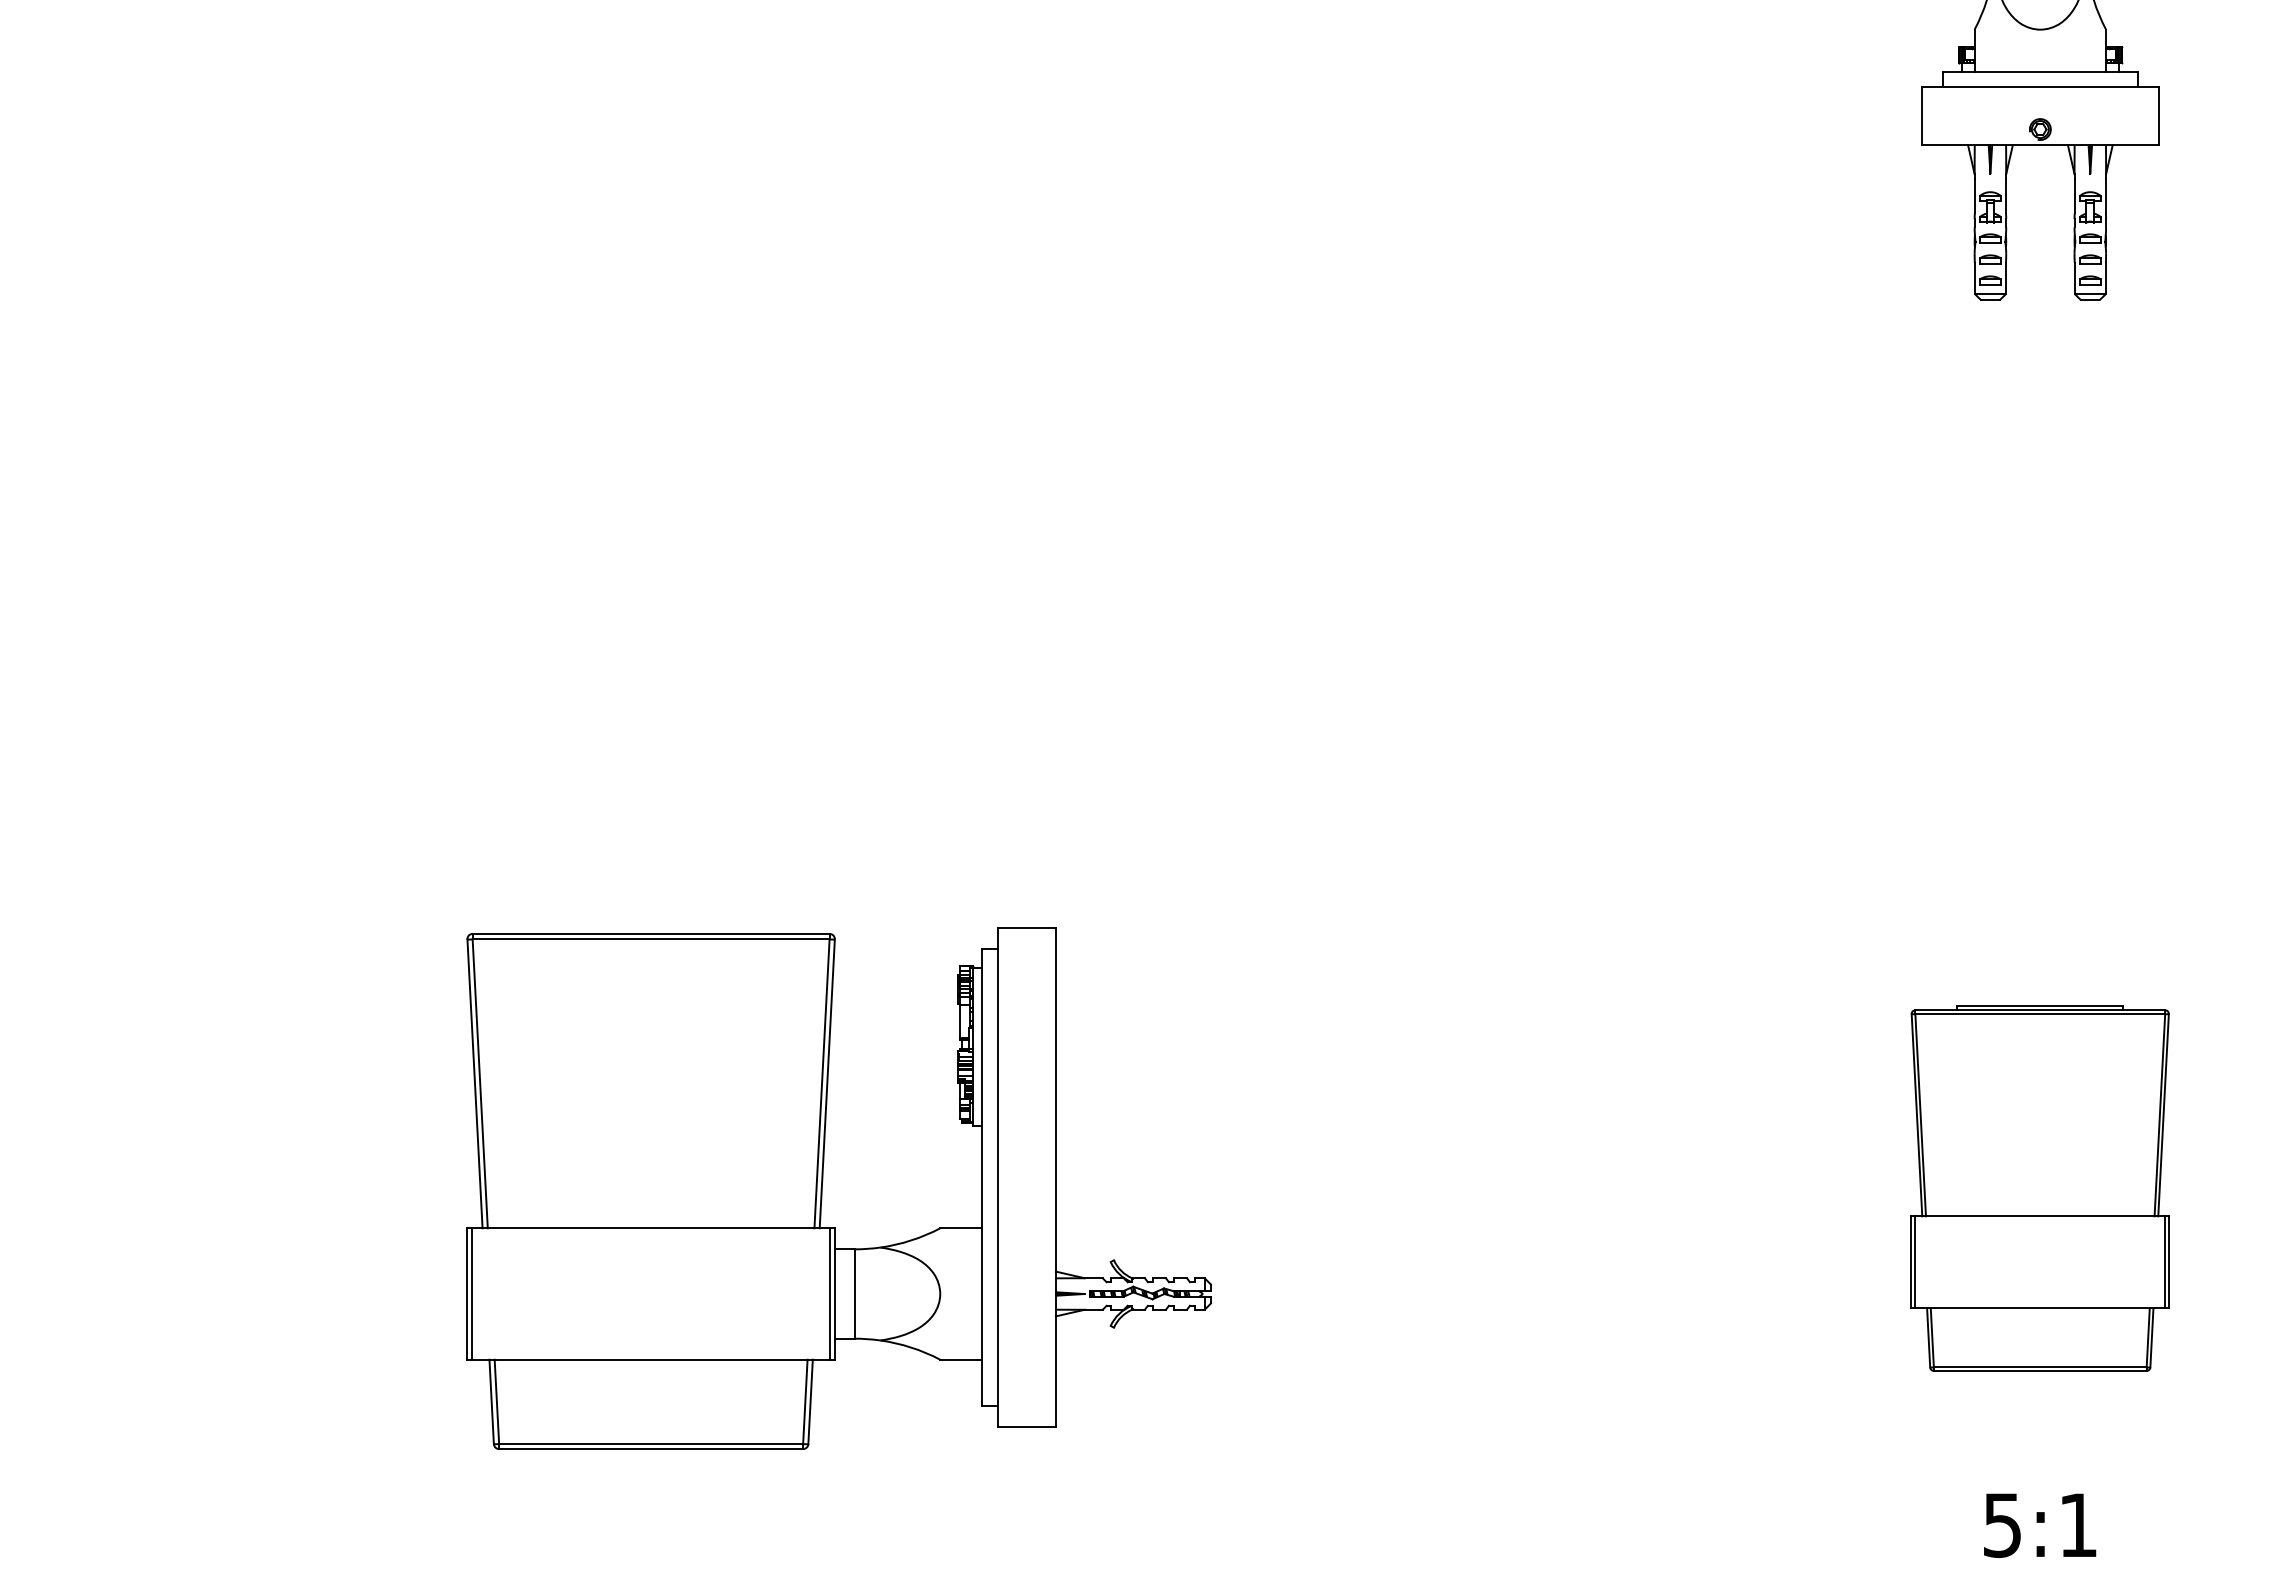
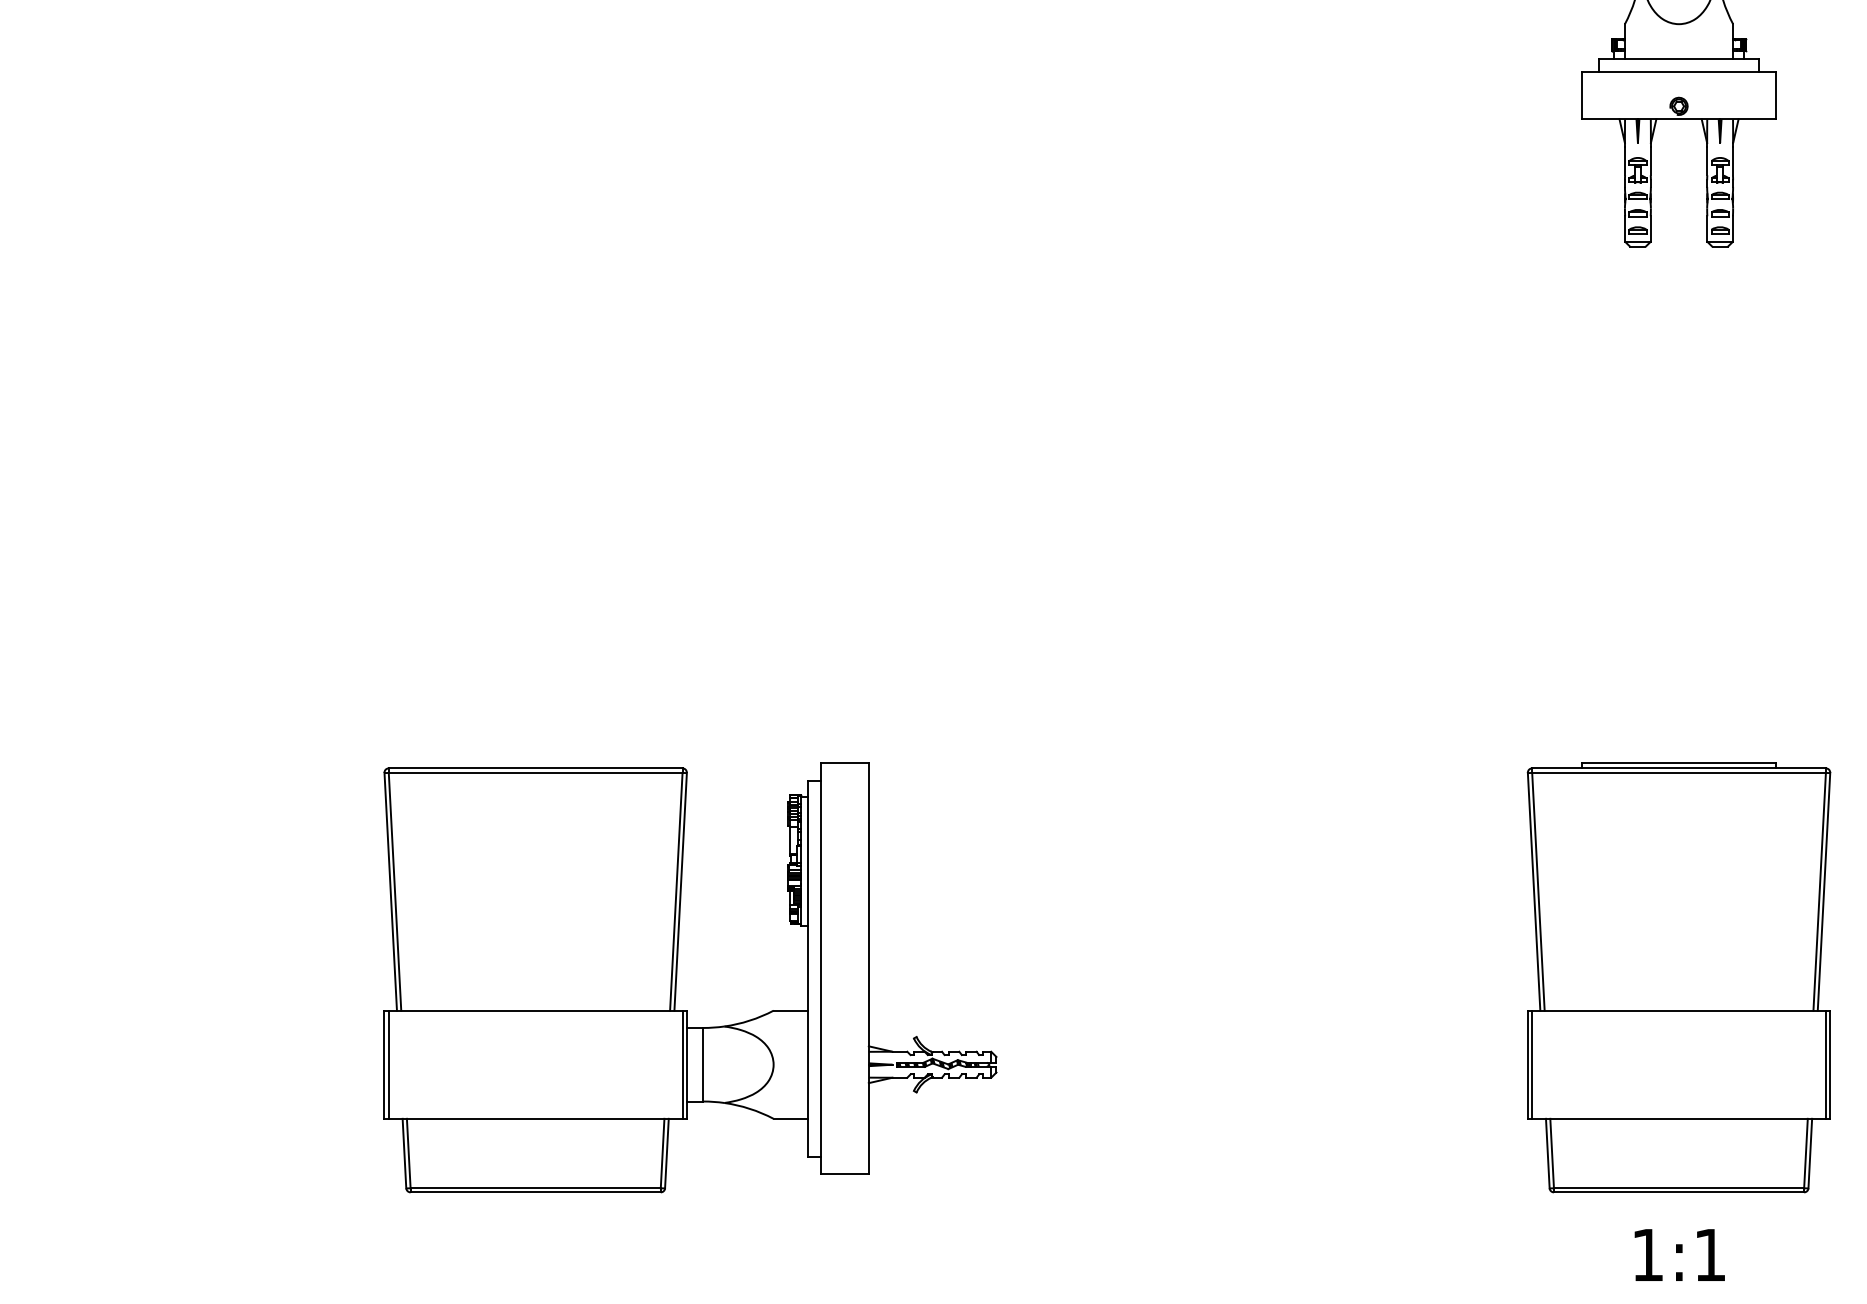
part: (2039, 1188) -> (1678, 977), size x1.43
text: (2002, 1525) -> (1647, 1255), 5:1 -> 1:1

